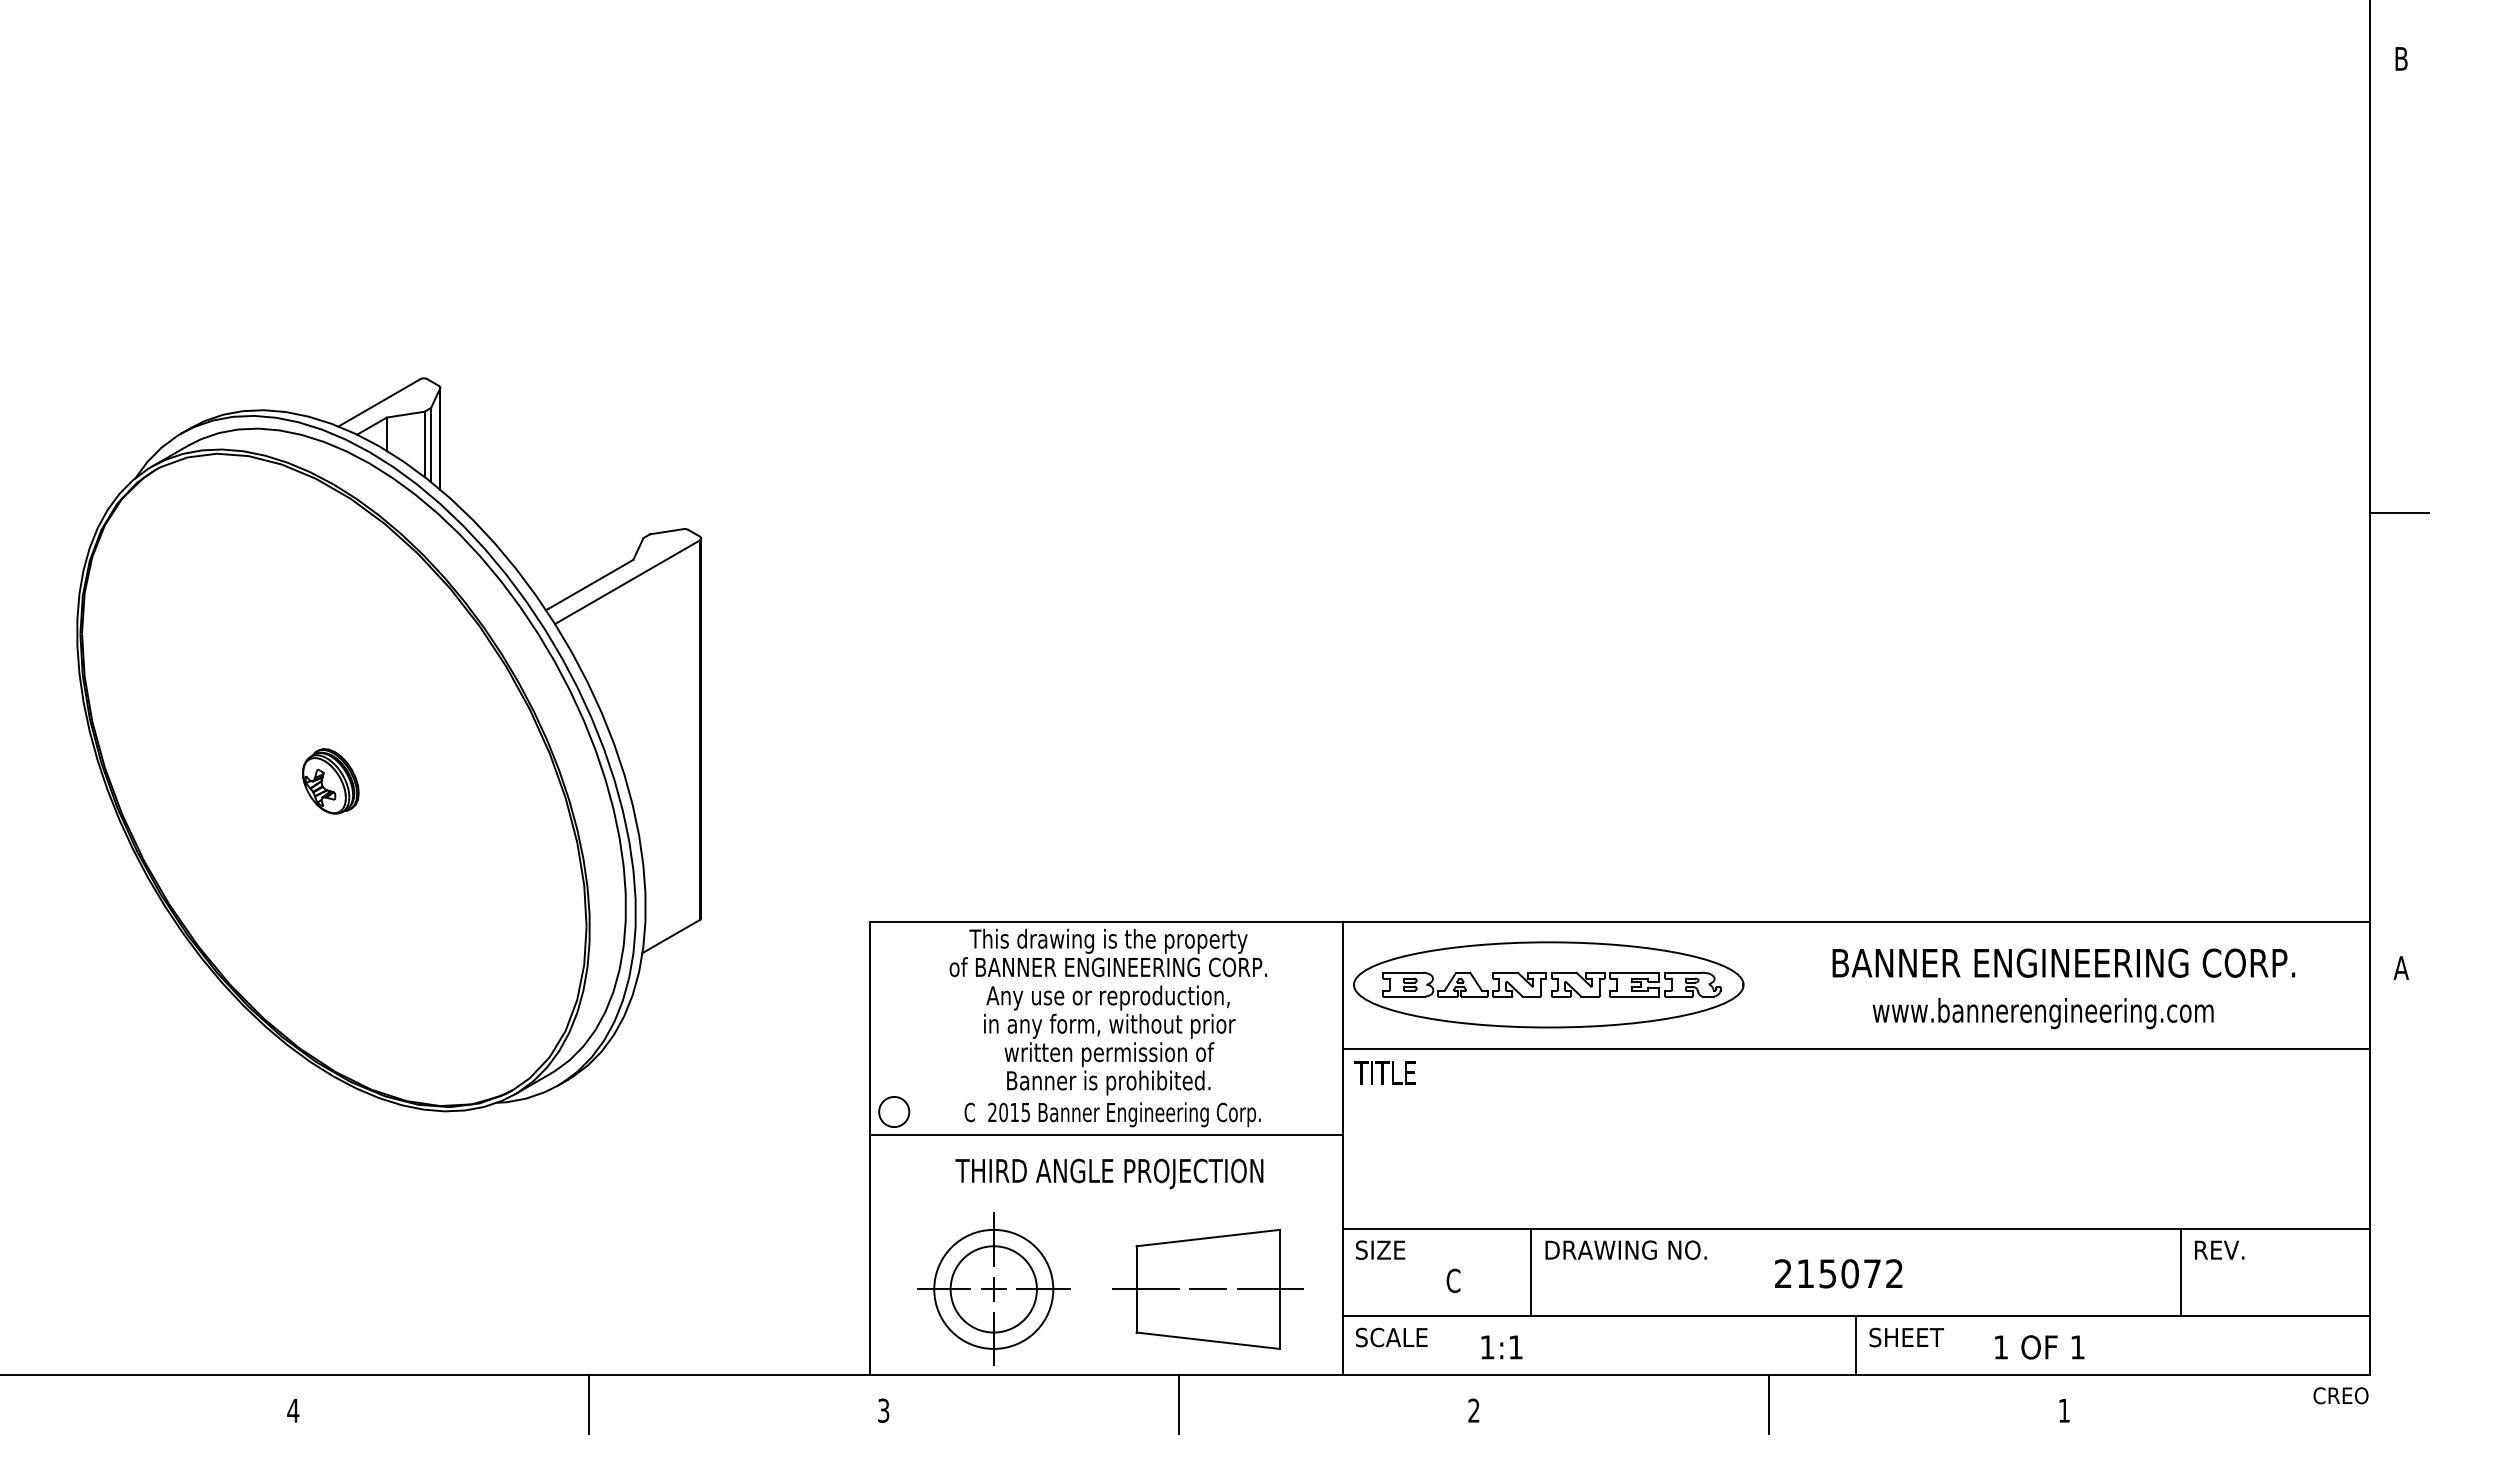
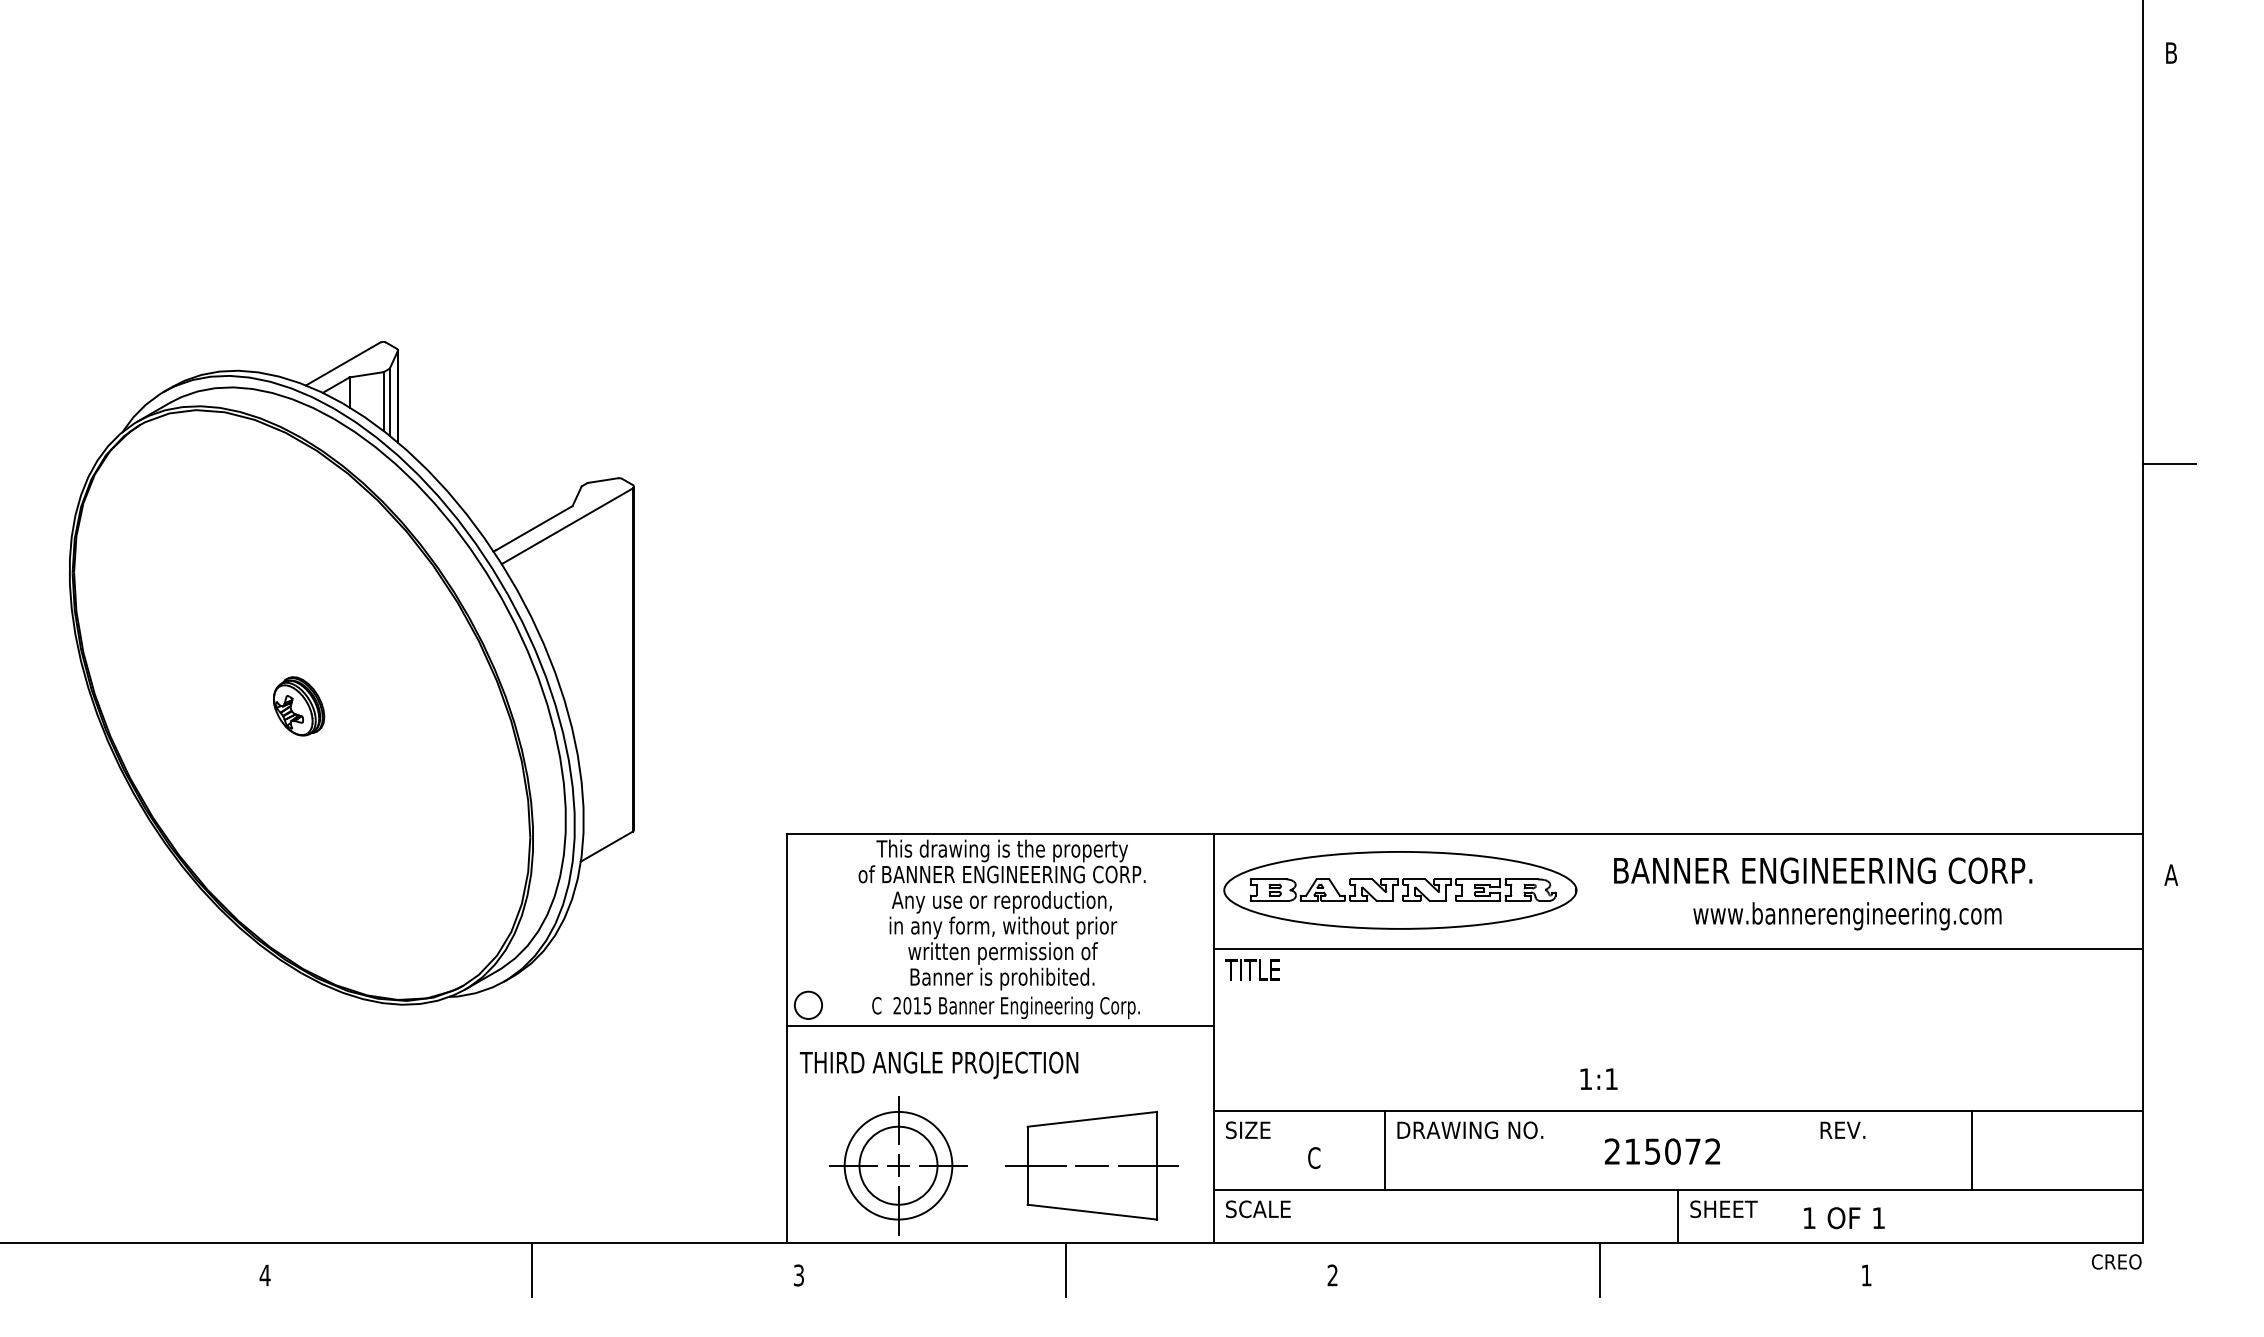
text: (2064, 962) -> (1823, 870), moved
text: (1108, 1174) -> (938, 1065), moved
text: (2219, 1249) -> (1842, 1129), moved
text: (1501, 1346) -> (1598, 1078), moved

